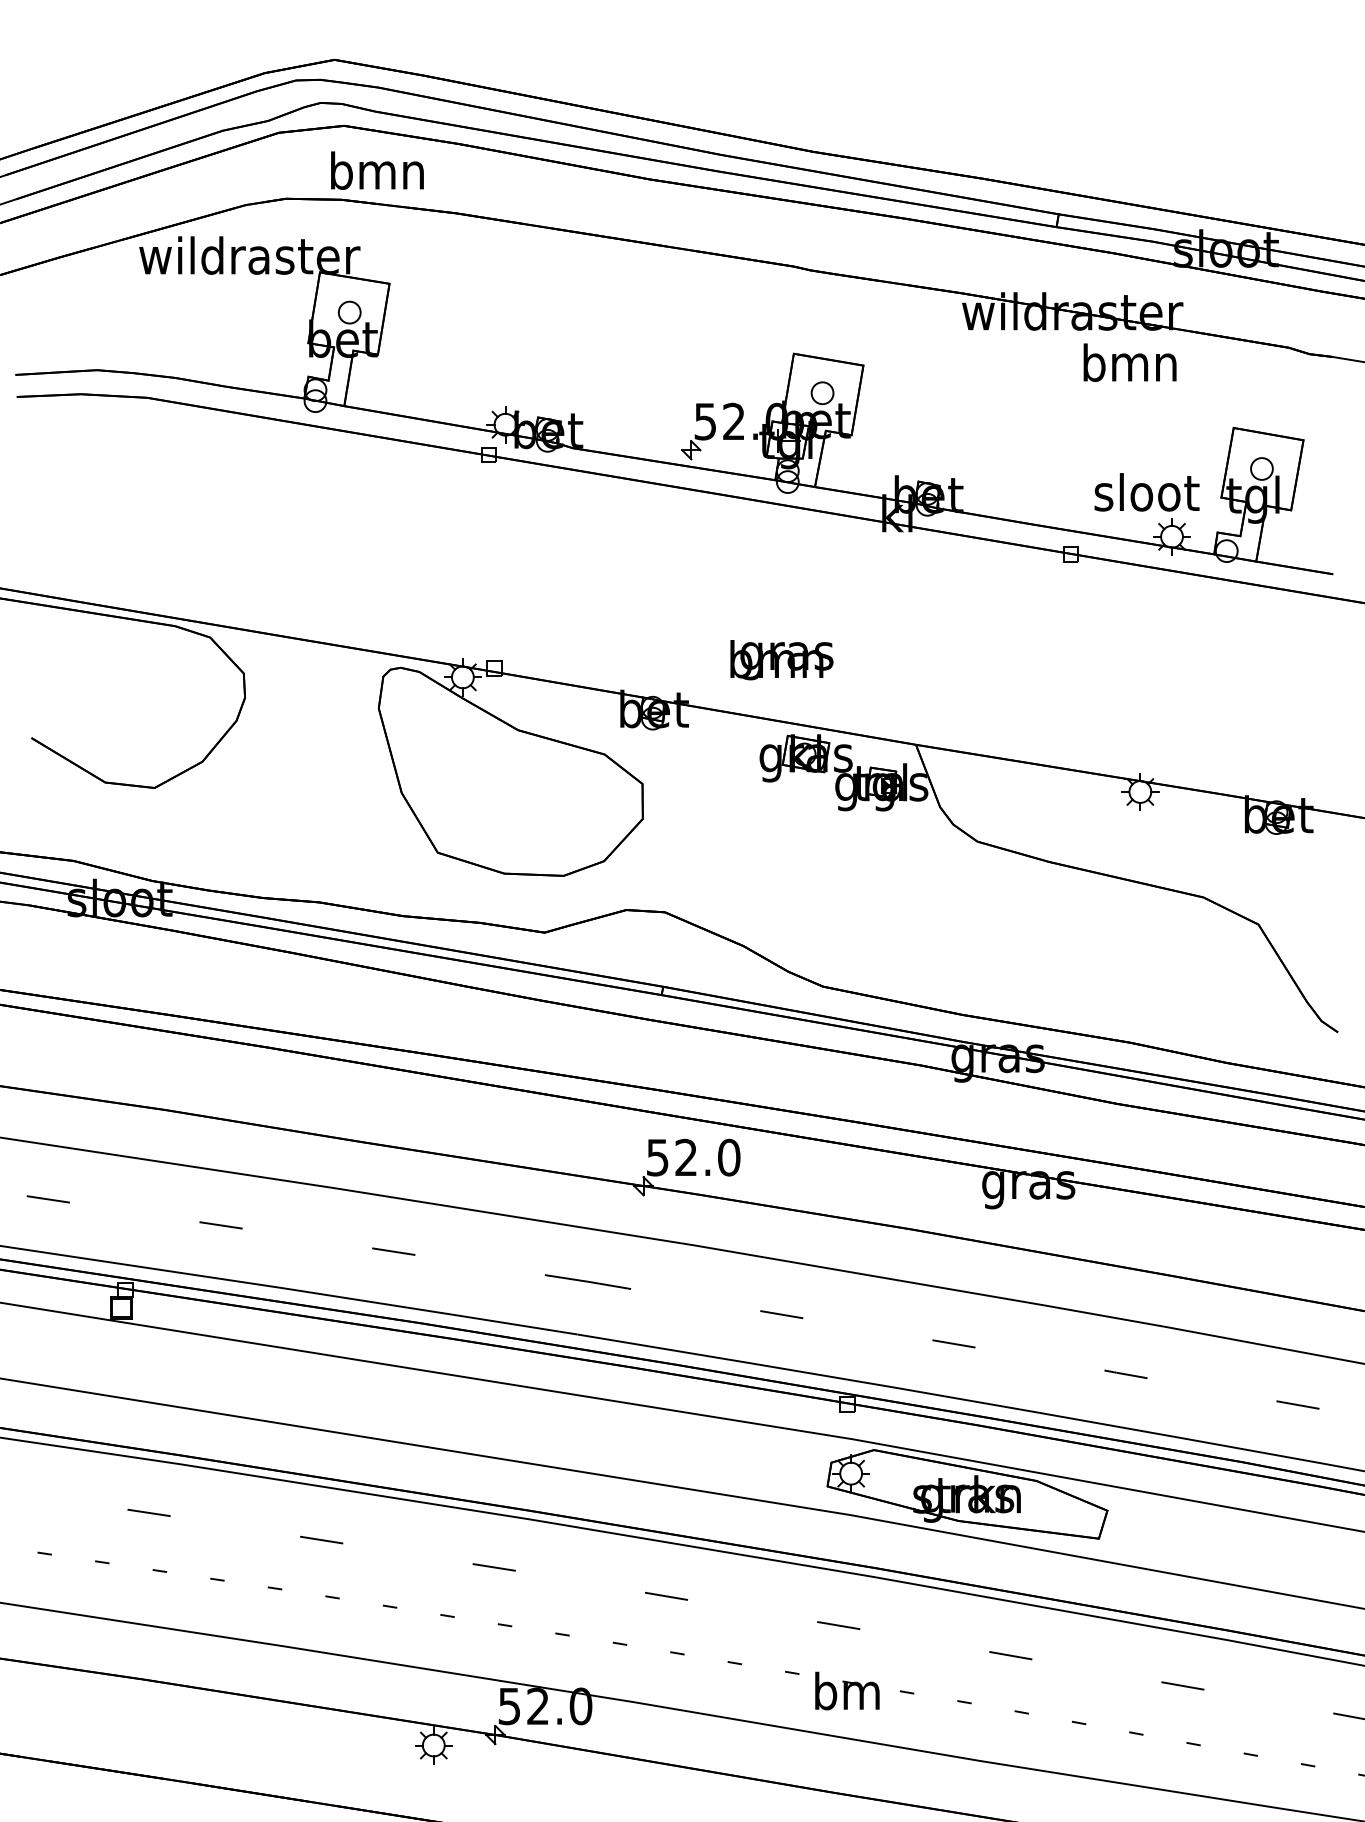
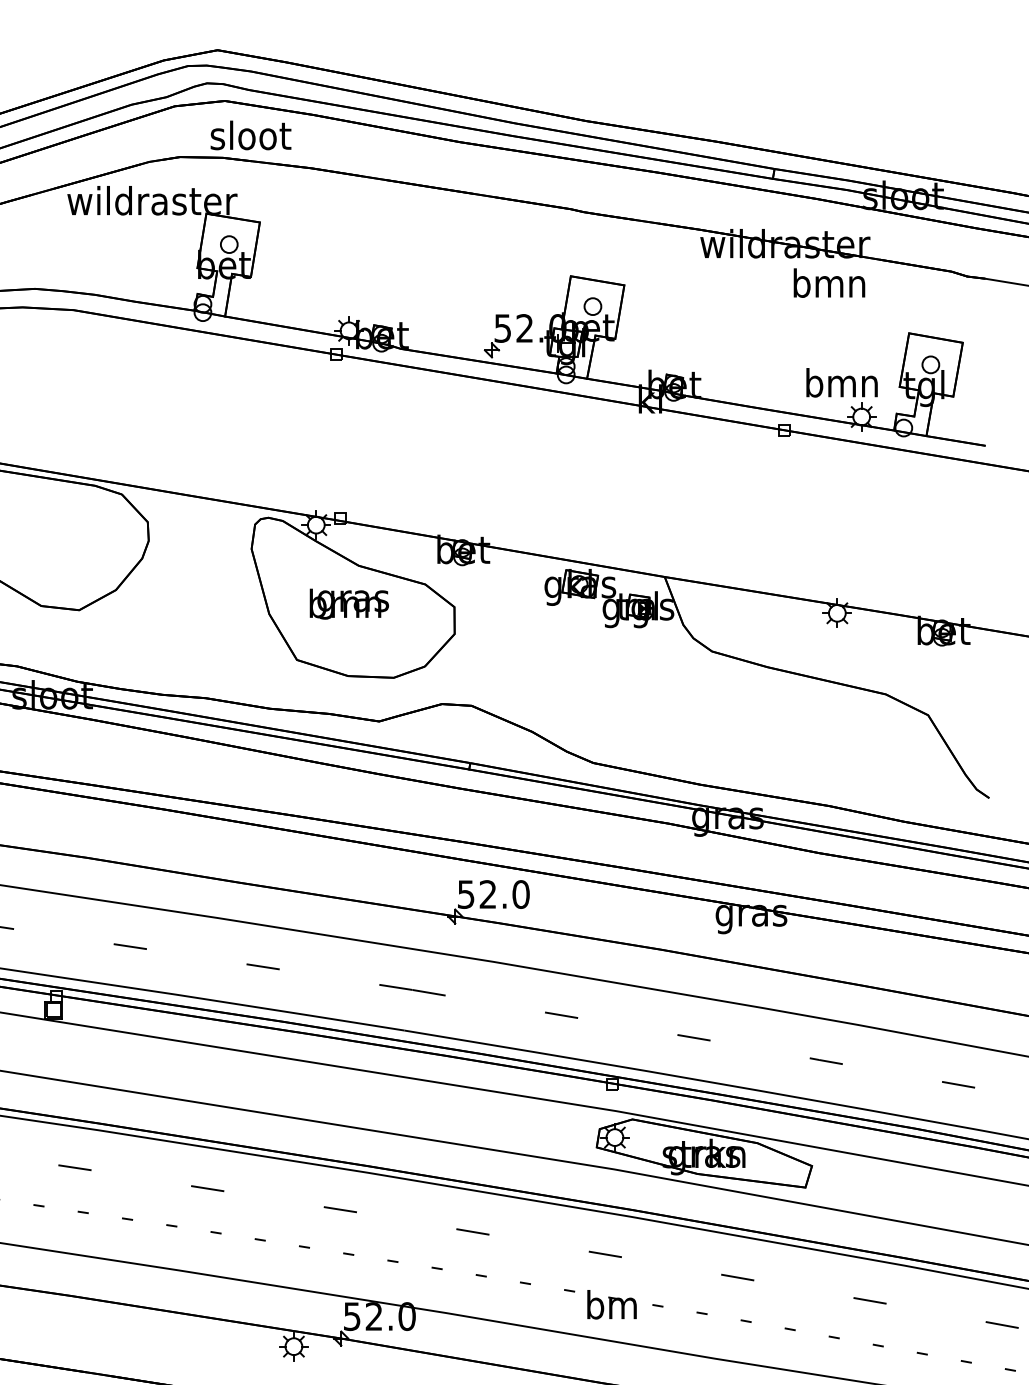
text: (377, 170) -> (250, 135), bmn -> sloot
text: (1146, 492) -> (842, 382), sloot -> bmn
text: (781, 660) -> (349, 604), moved

